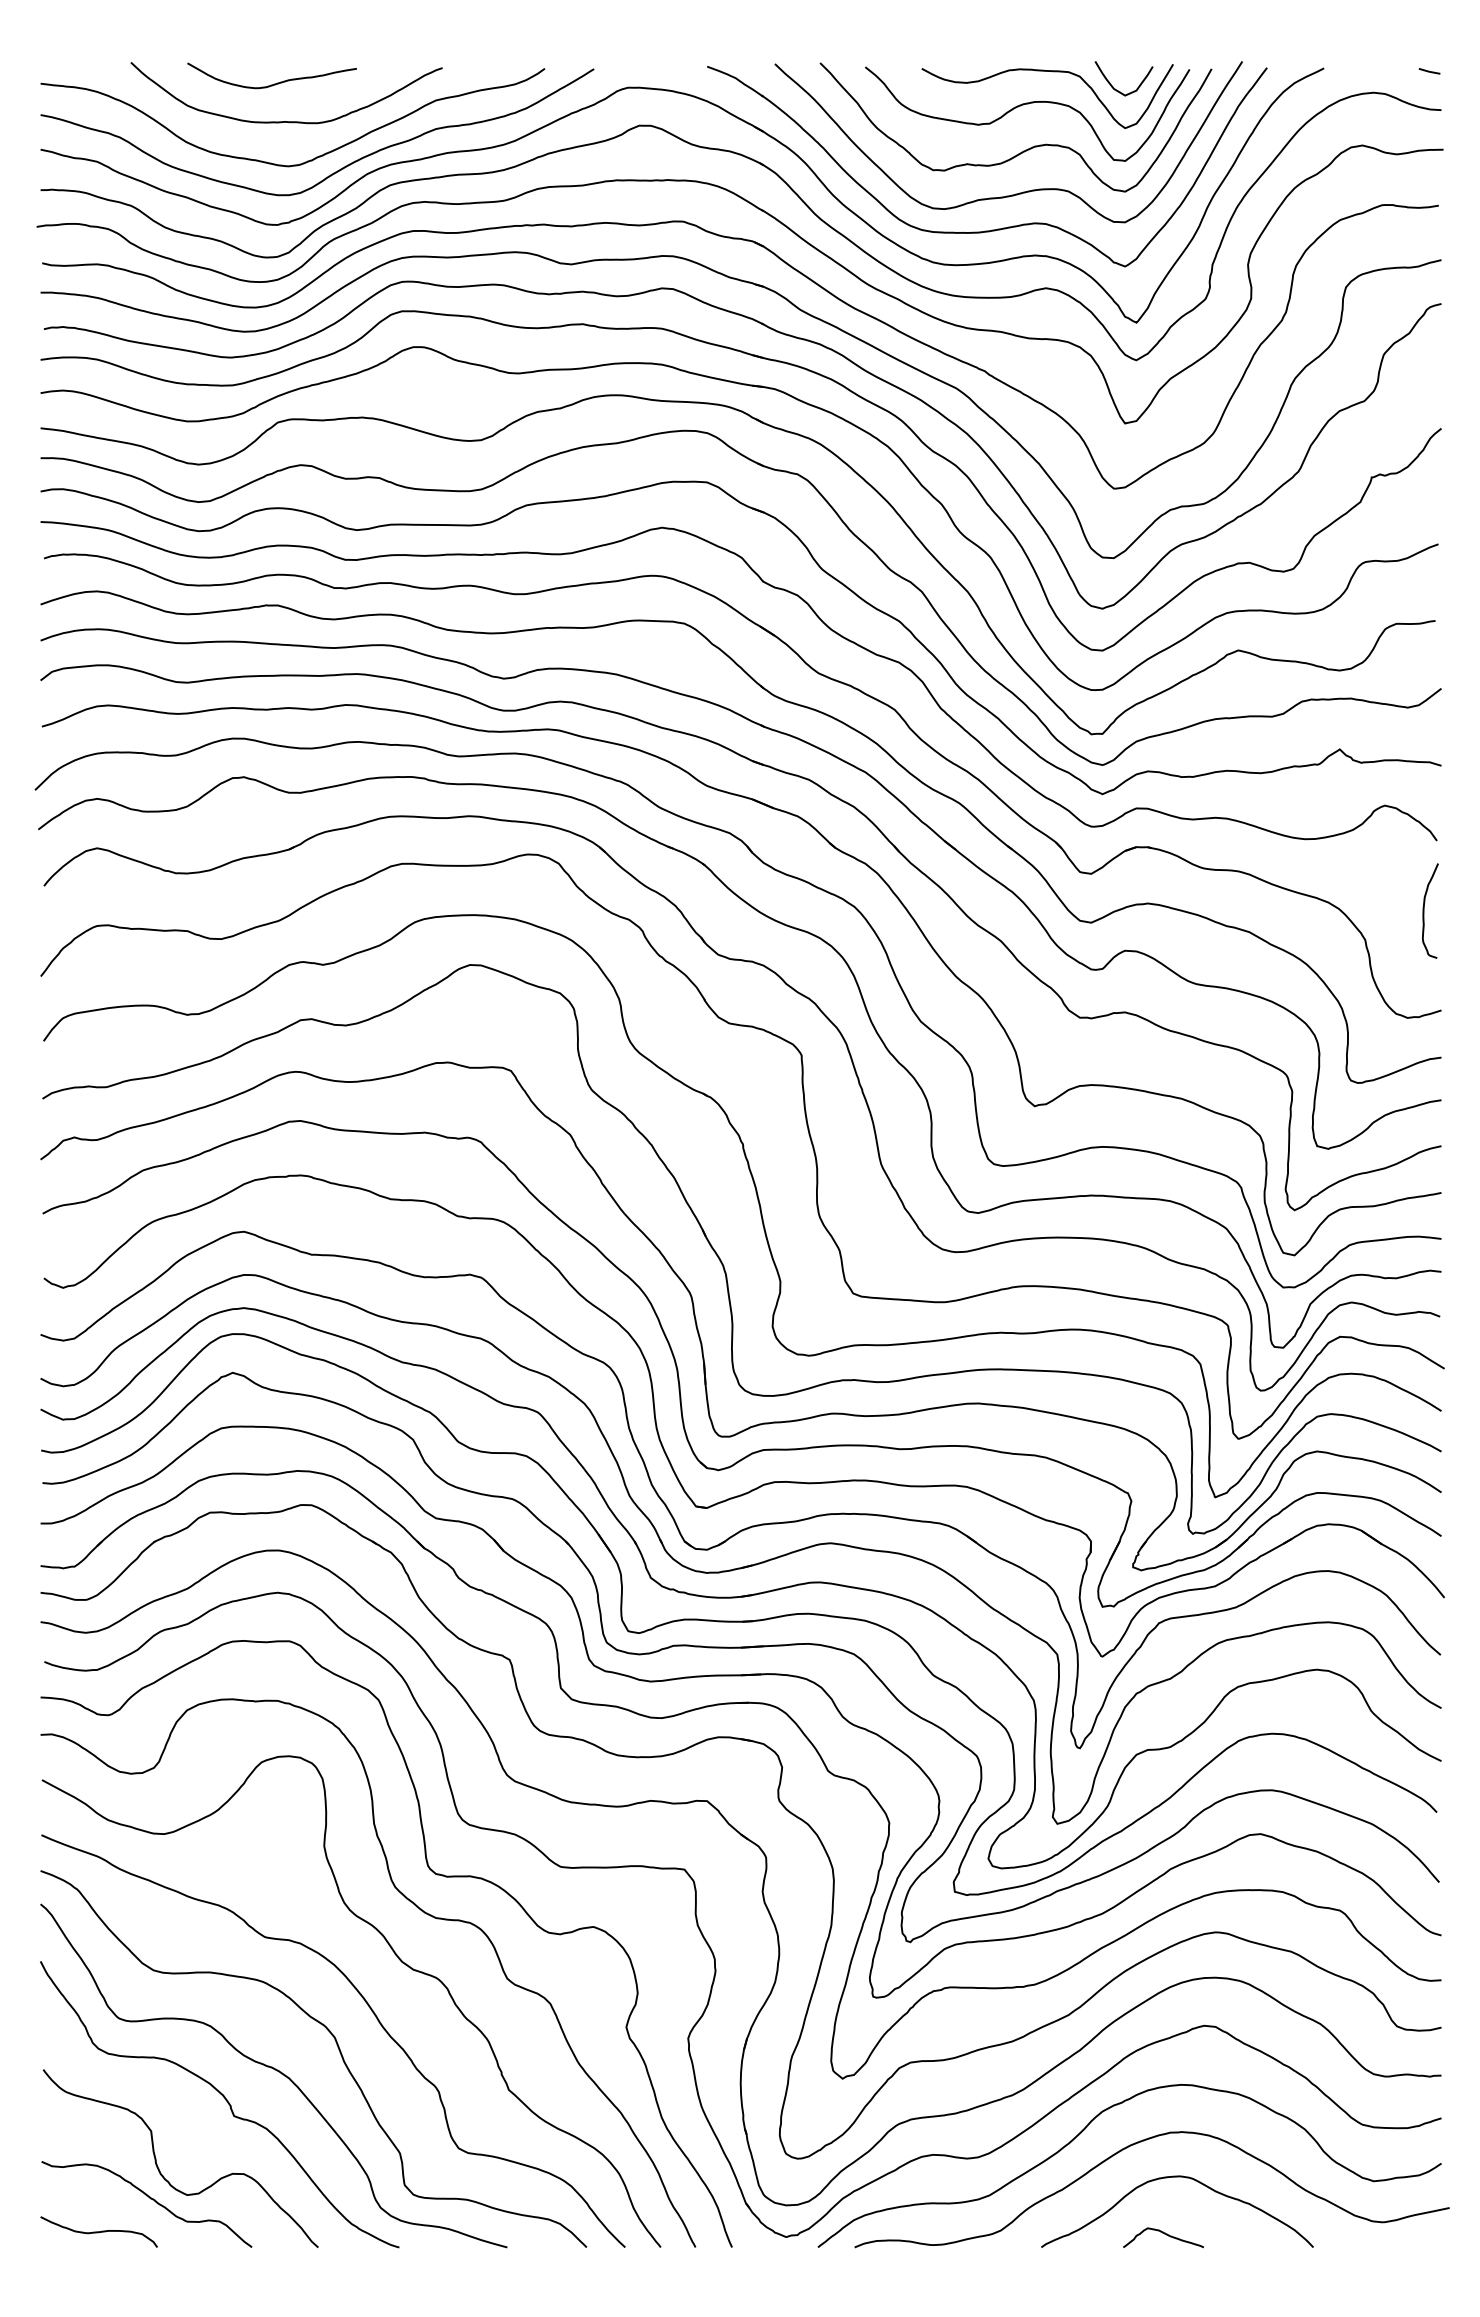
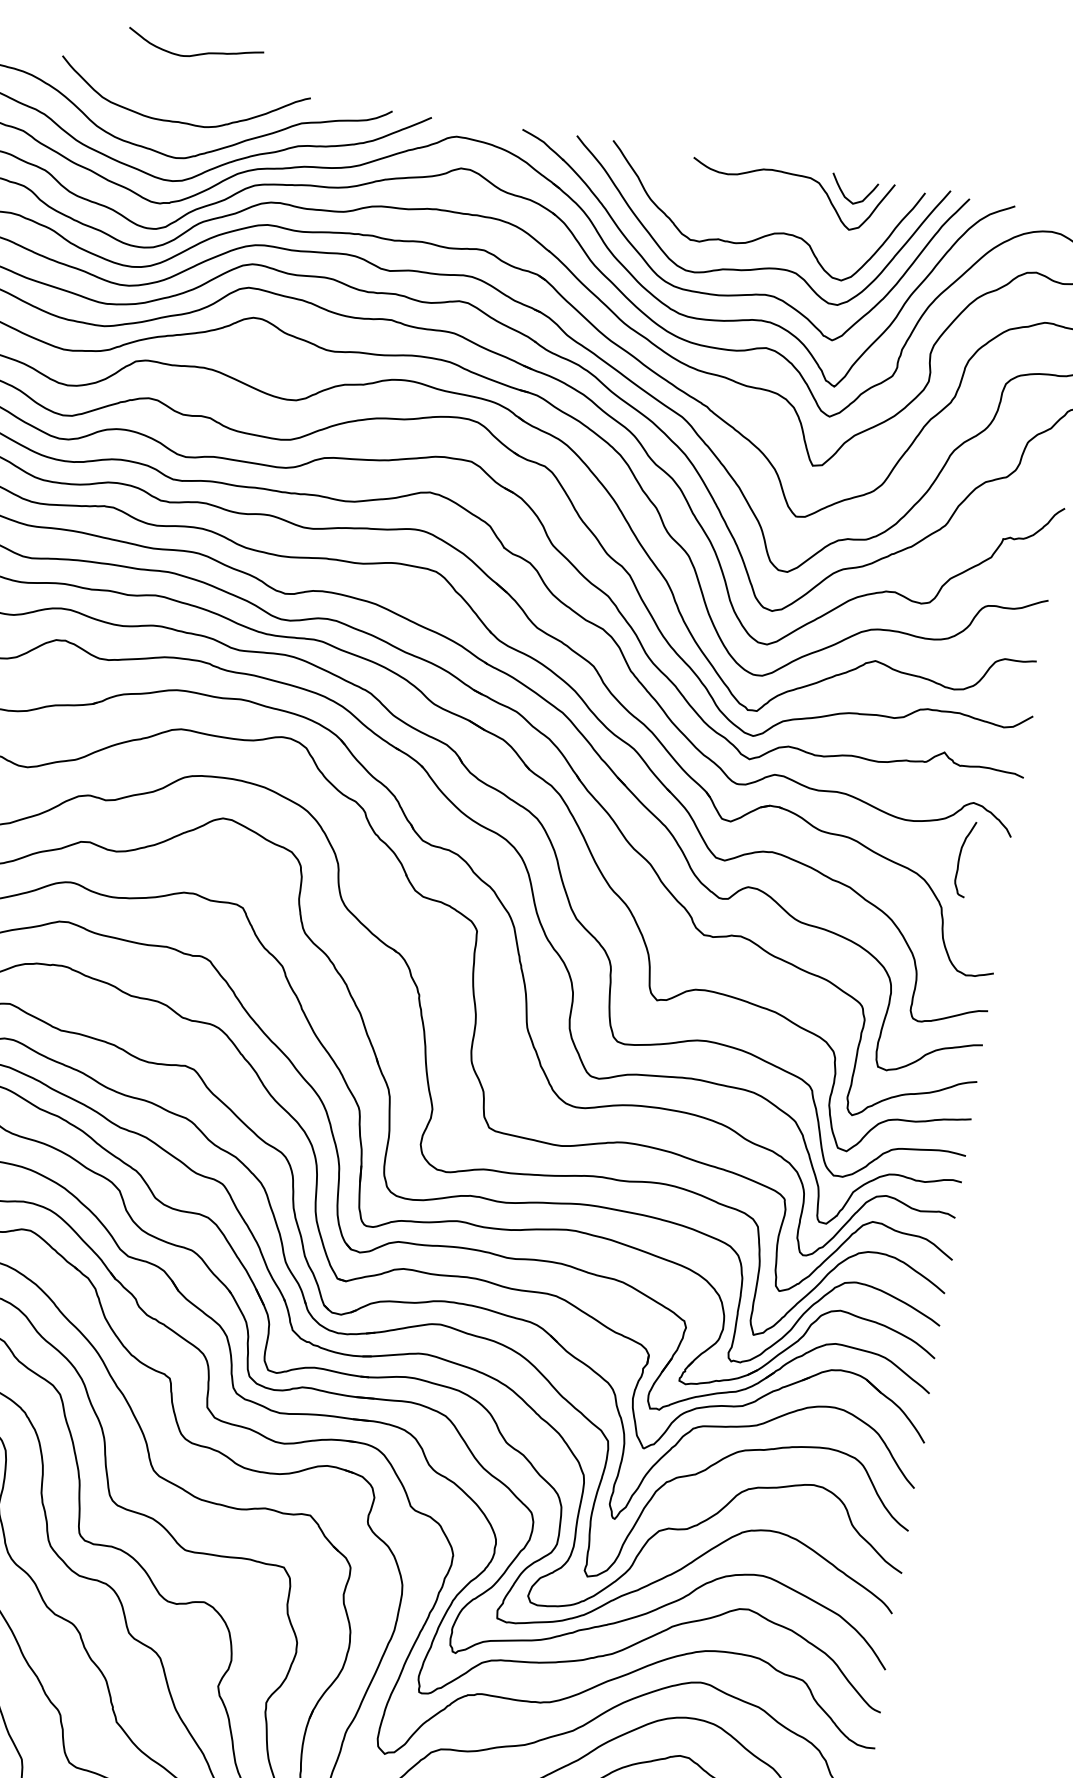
curve: (274, 83) -> (196, 54), moved
curve: (1023, 105) -> (770, 199), removed
curve: (1424, 910) -> (960, 857), moved

